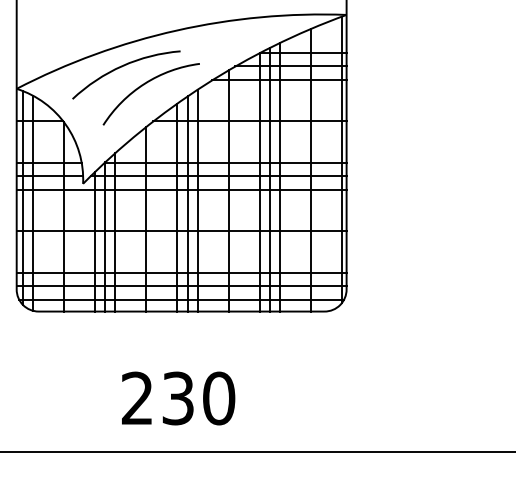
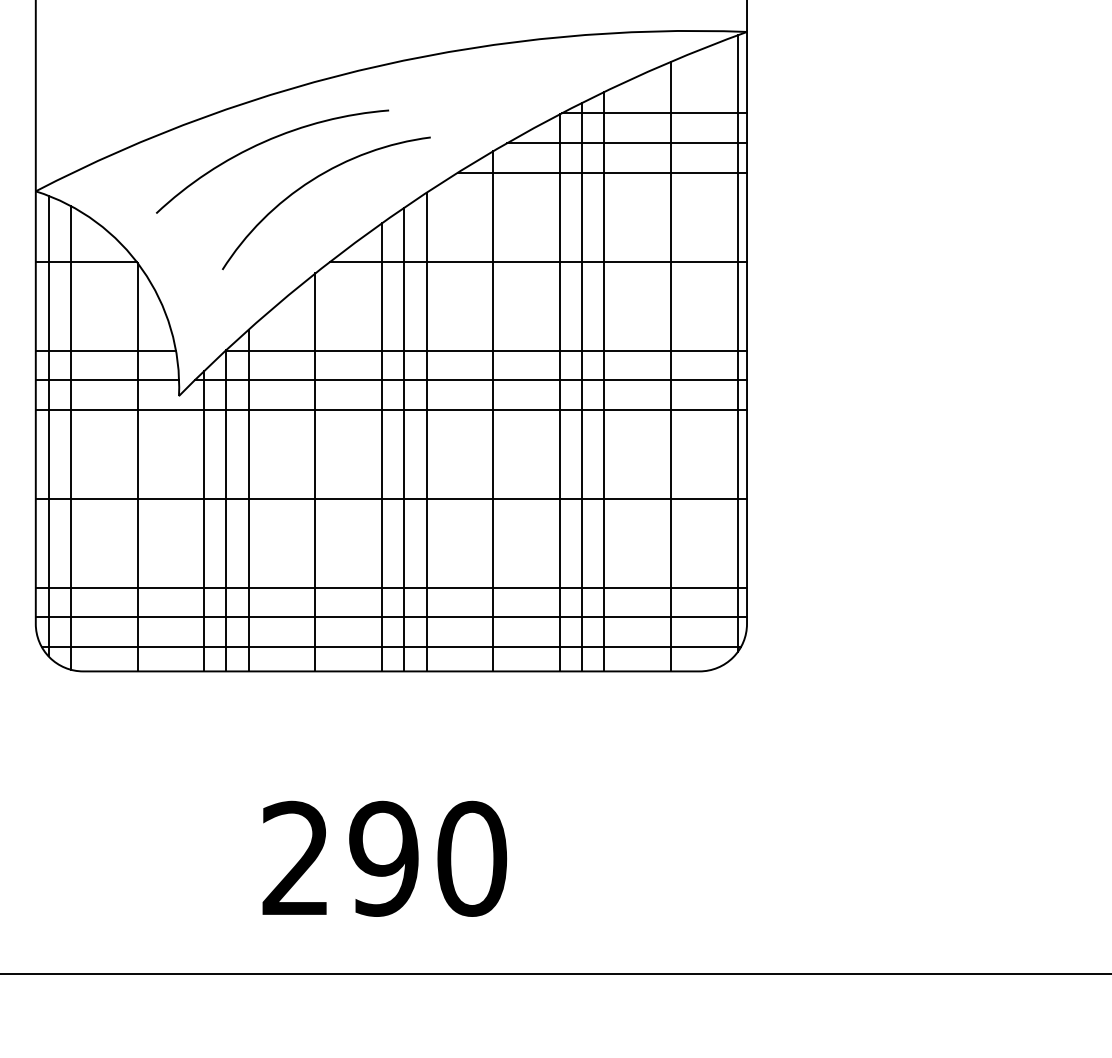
text: (178, 398) -> (384, 858), 230 -> 290

